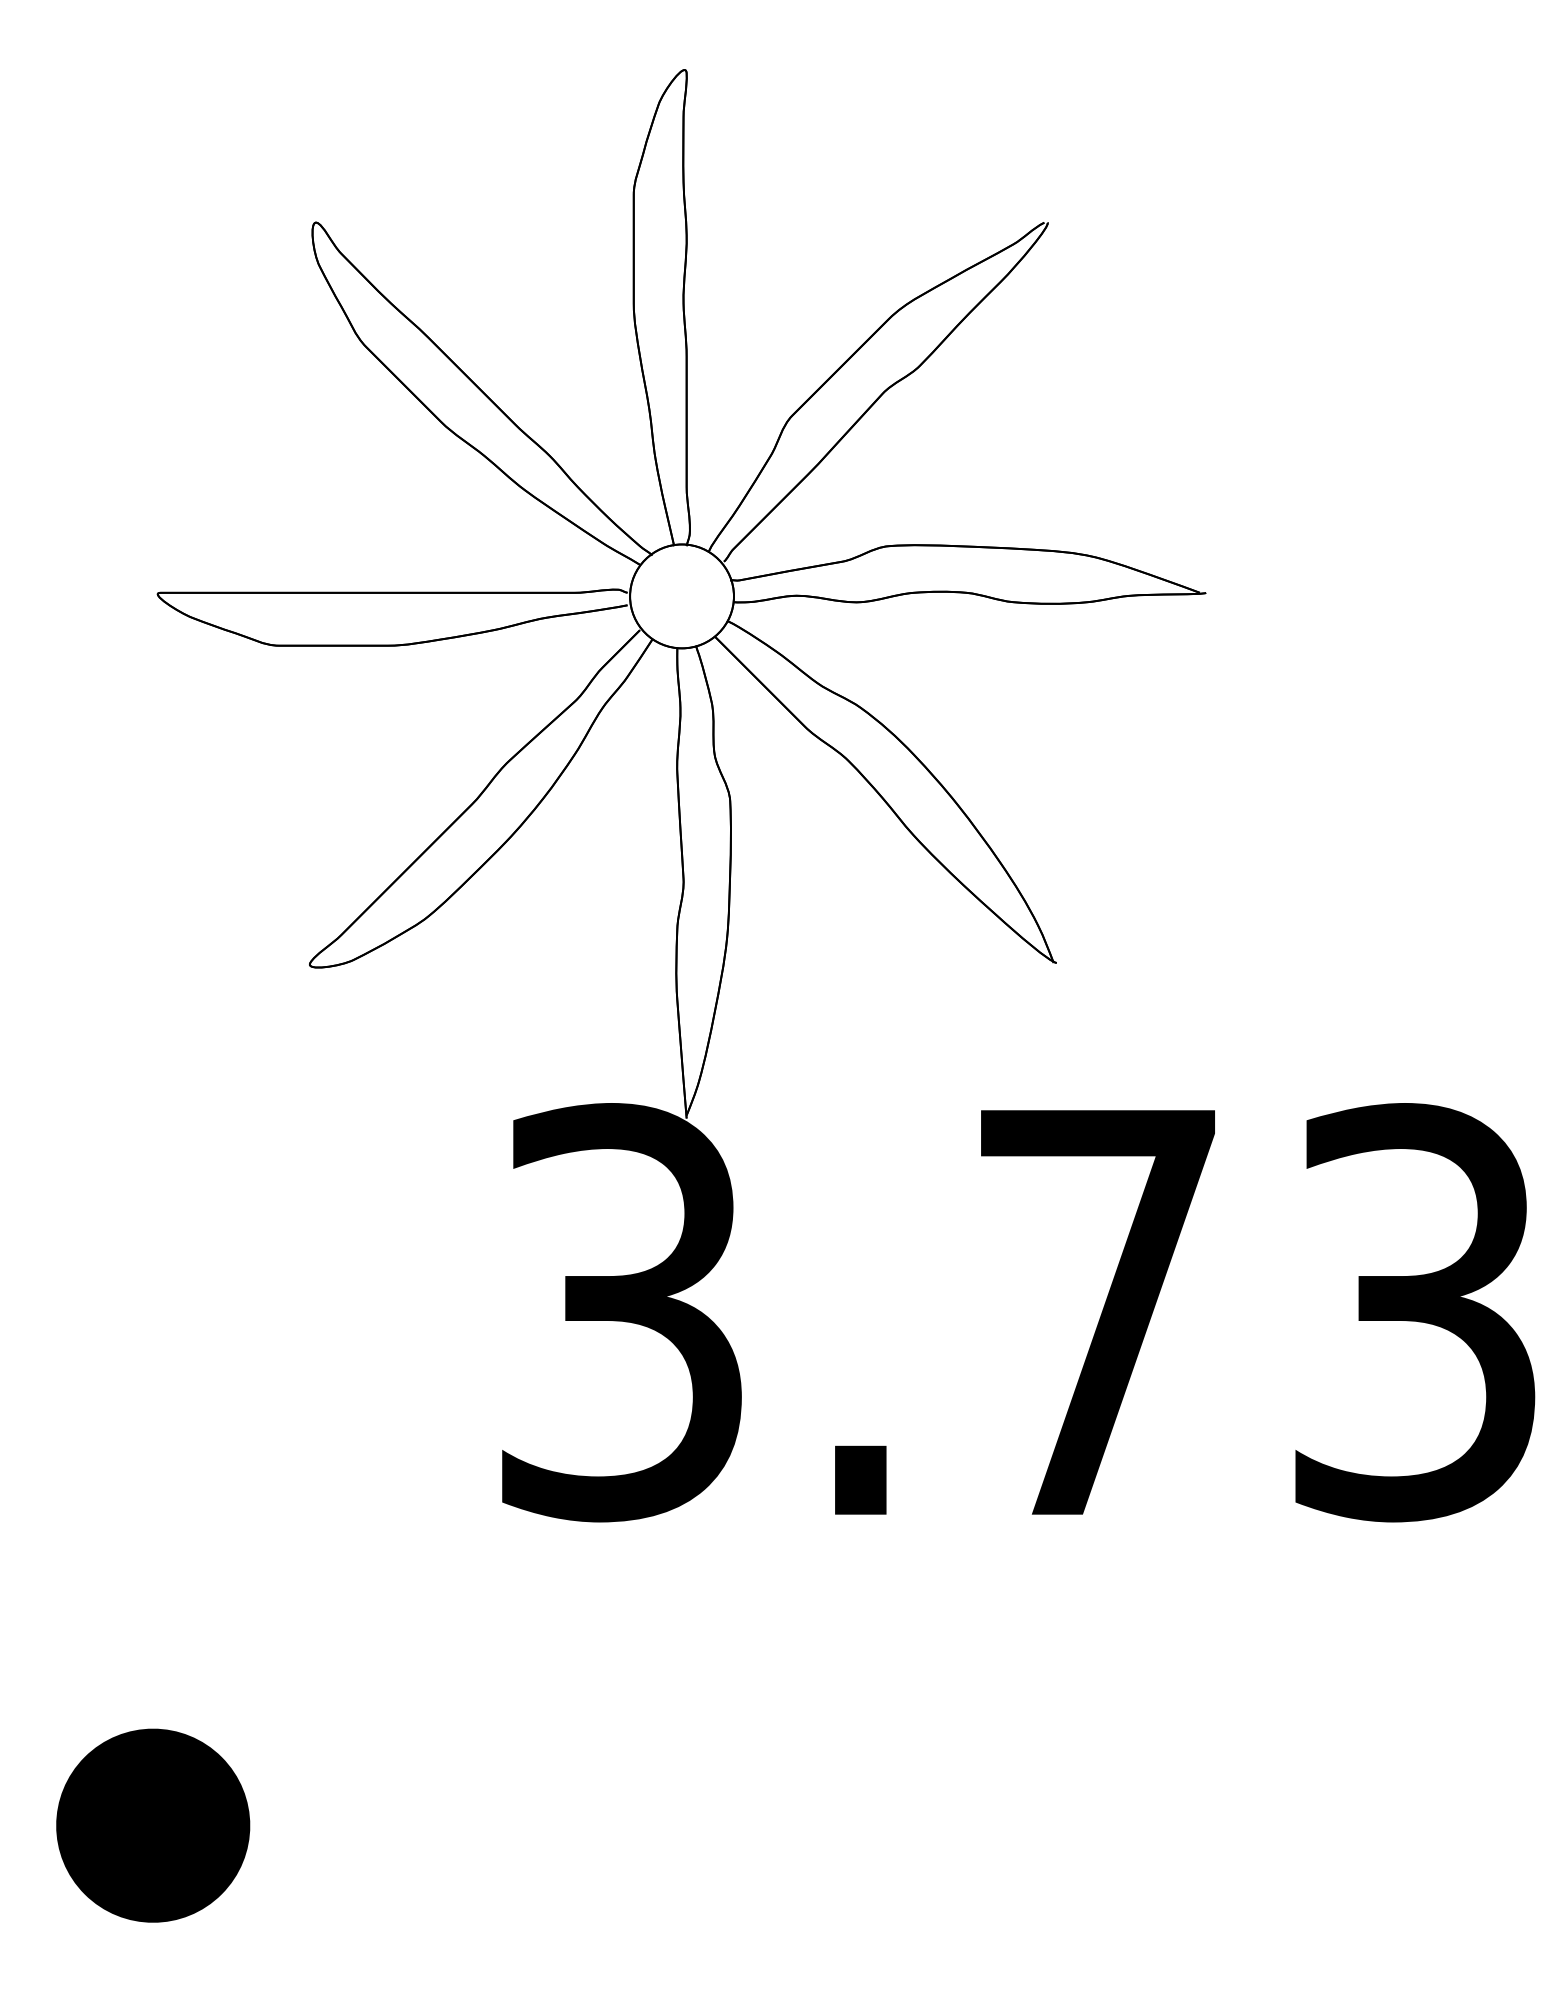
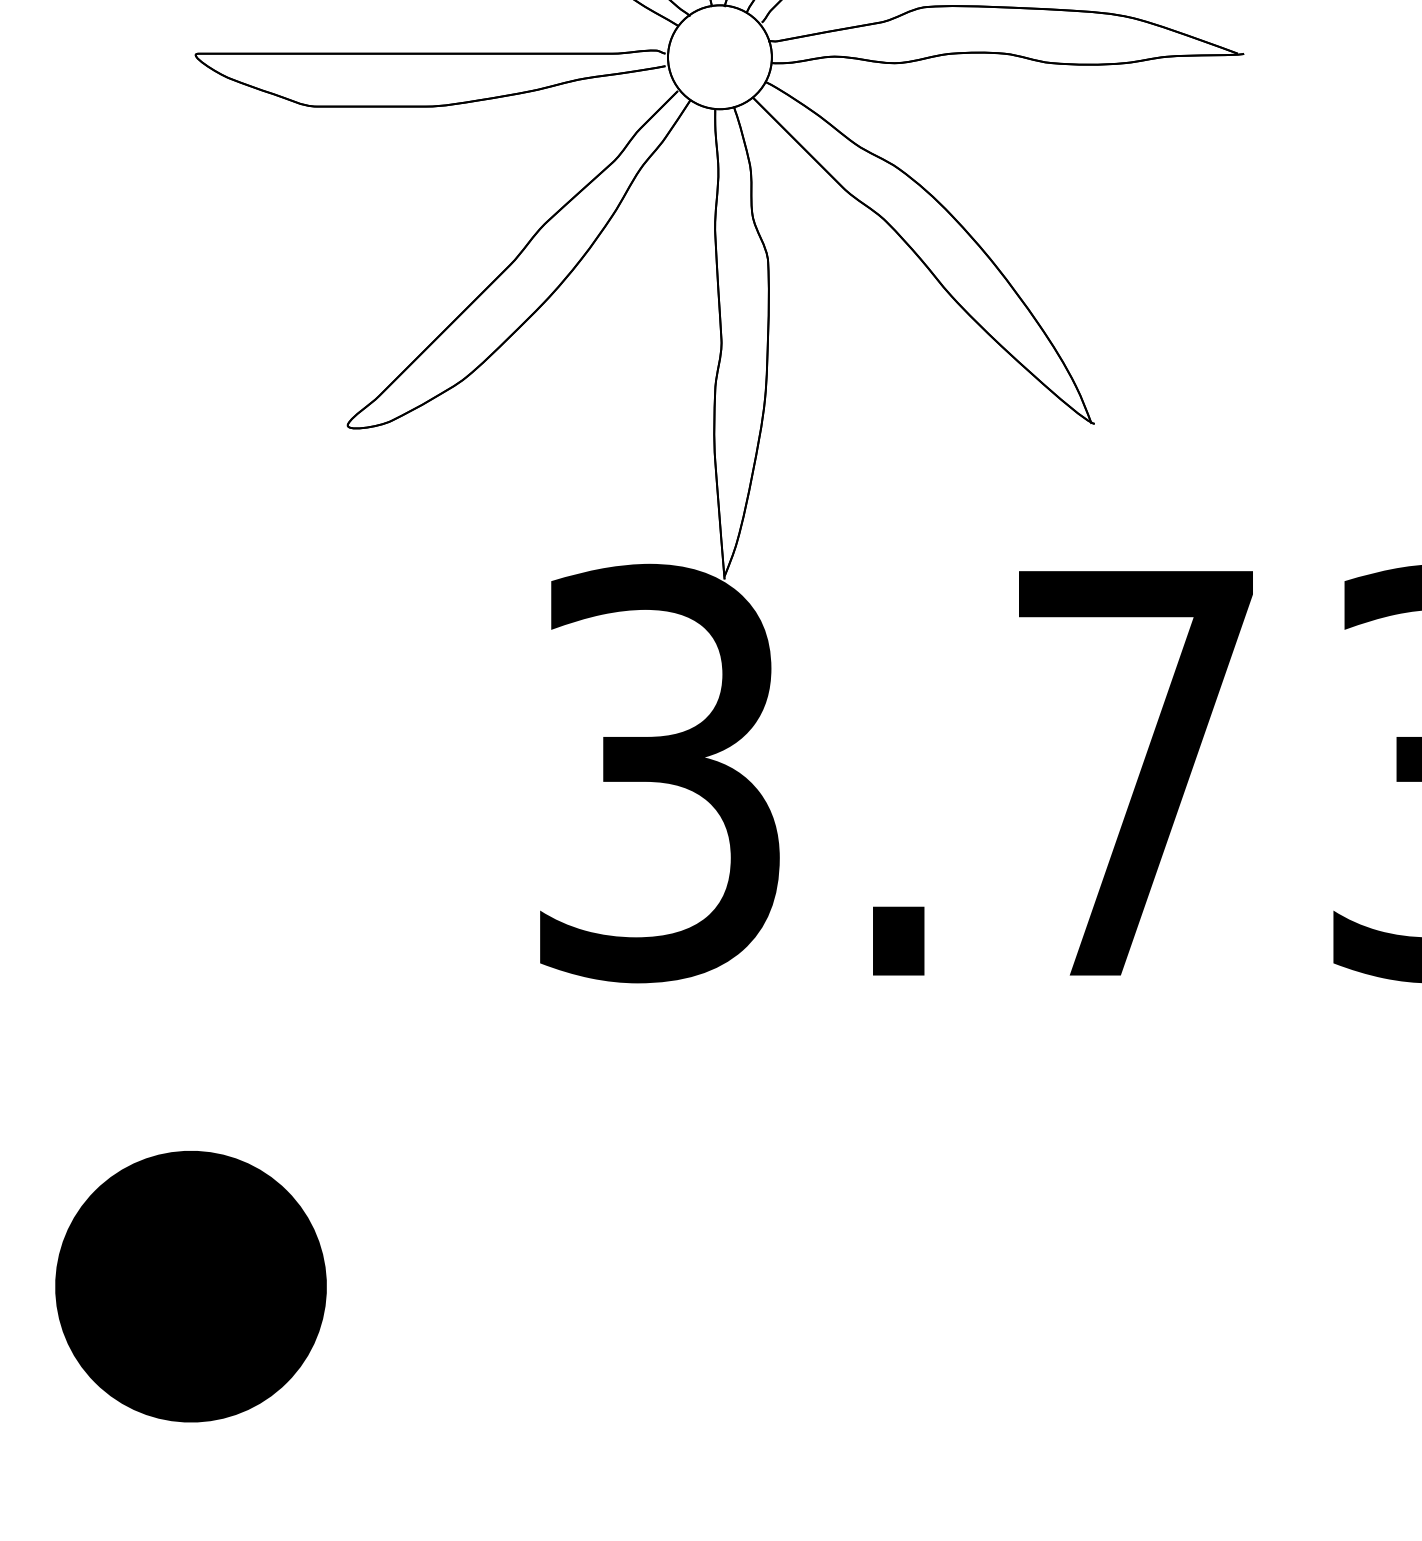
part: (153, 1825) -> (191, 1286), size x1.4

